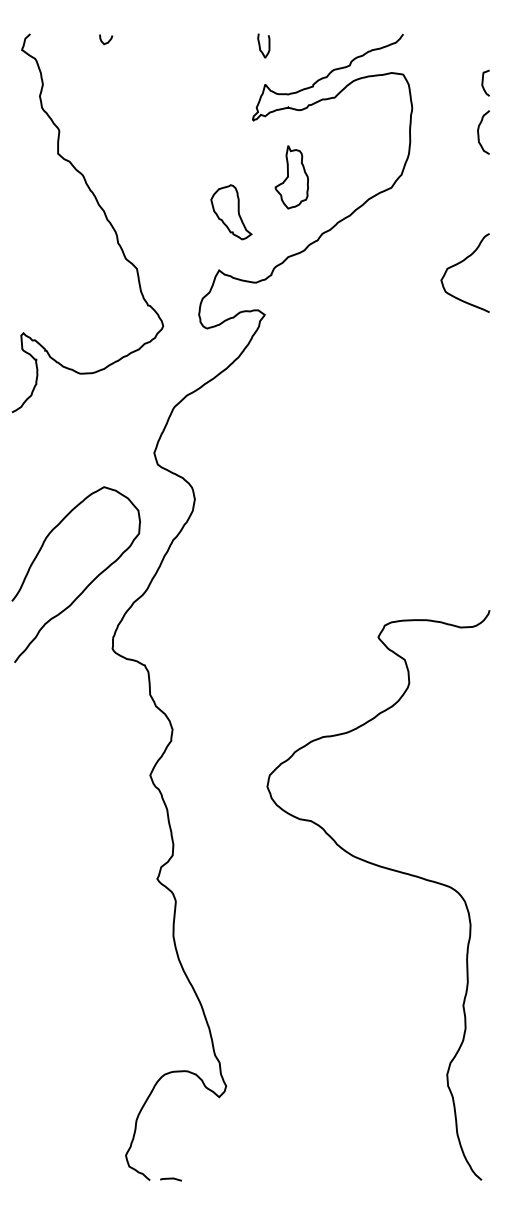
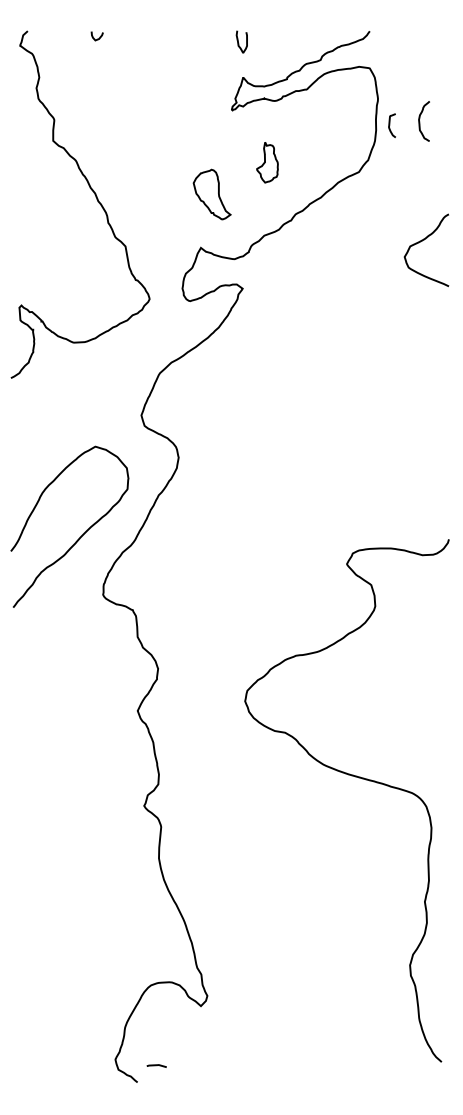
curve: (483, 82) -> (390, 125), moved
curve: (479, 133) -> (420, 122), moved
part: (291, 177) -> (267, 162), size x0.7
curve: (386, 869) -> (354, 777), moved
curve: (170, 1179) -> (156, 1066), moved

